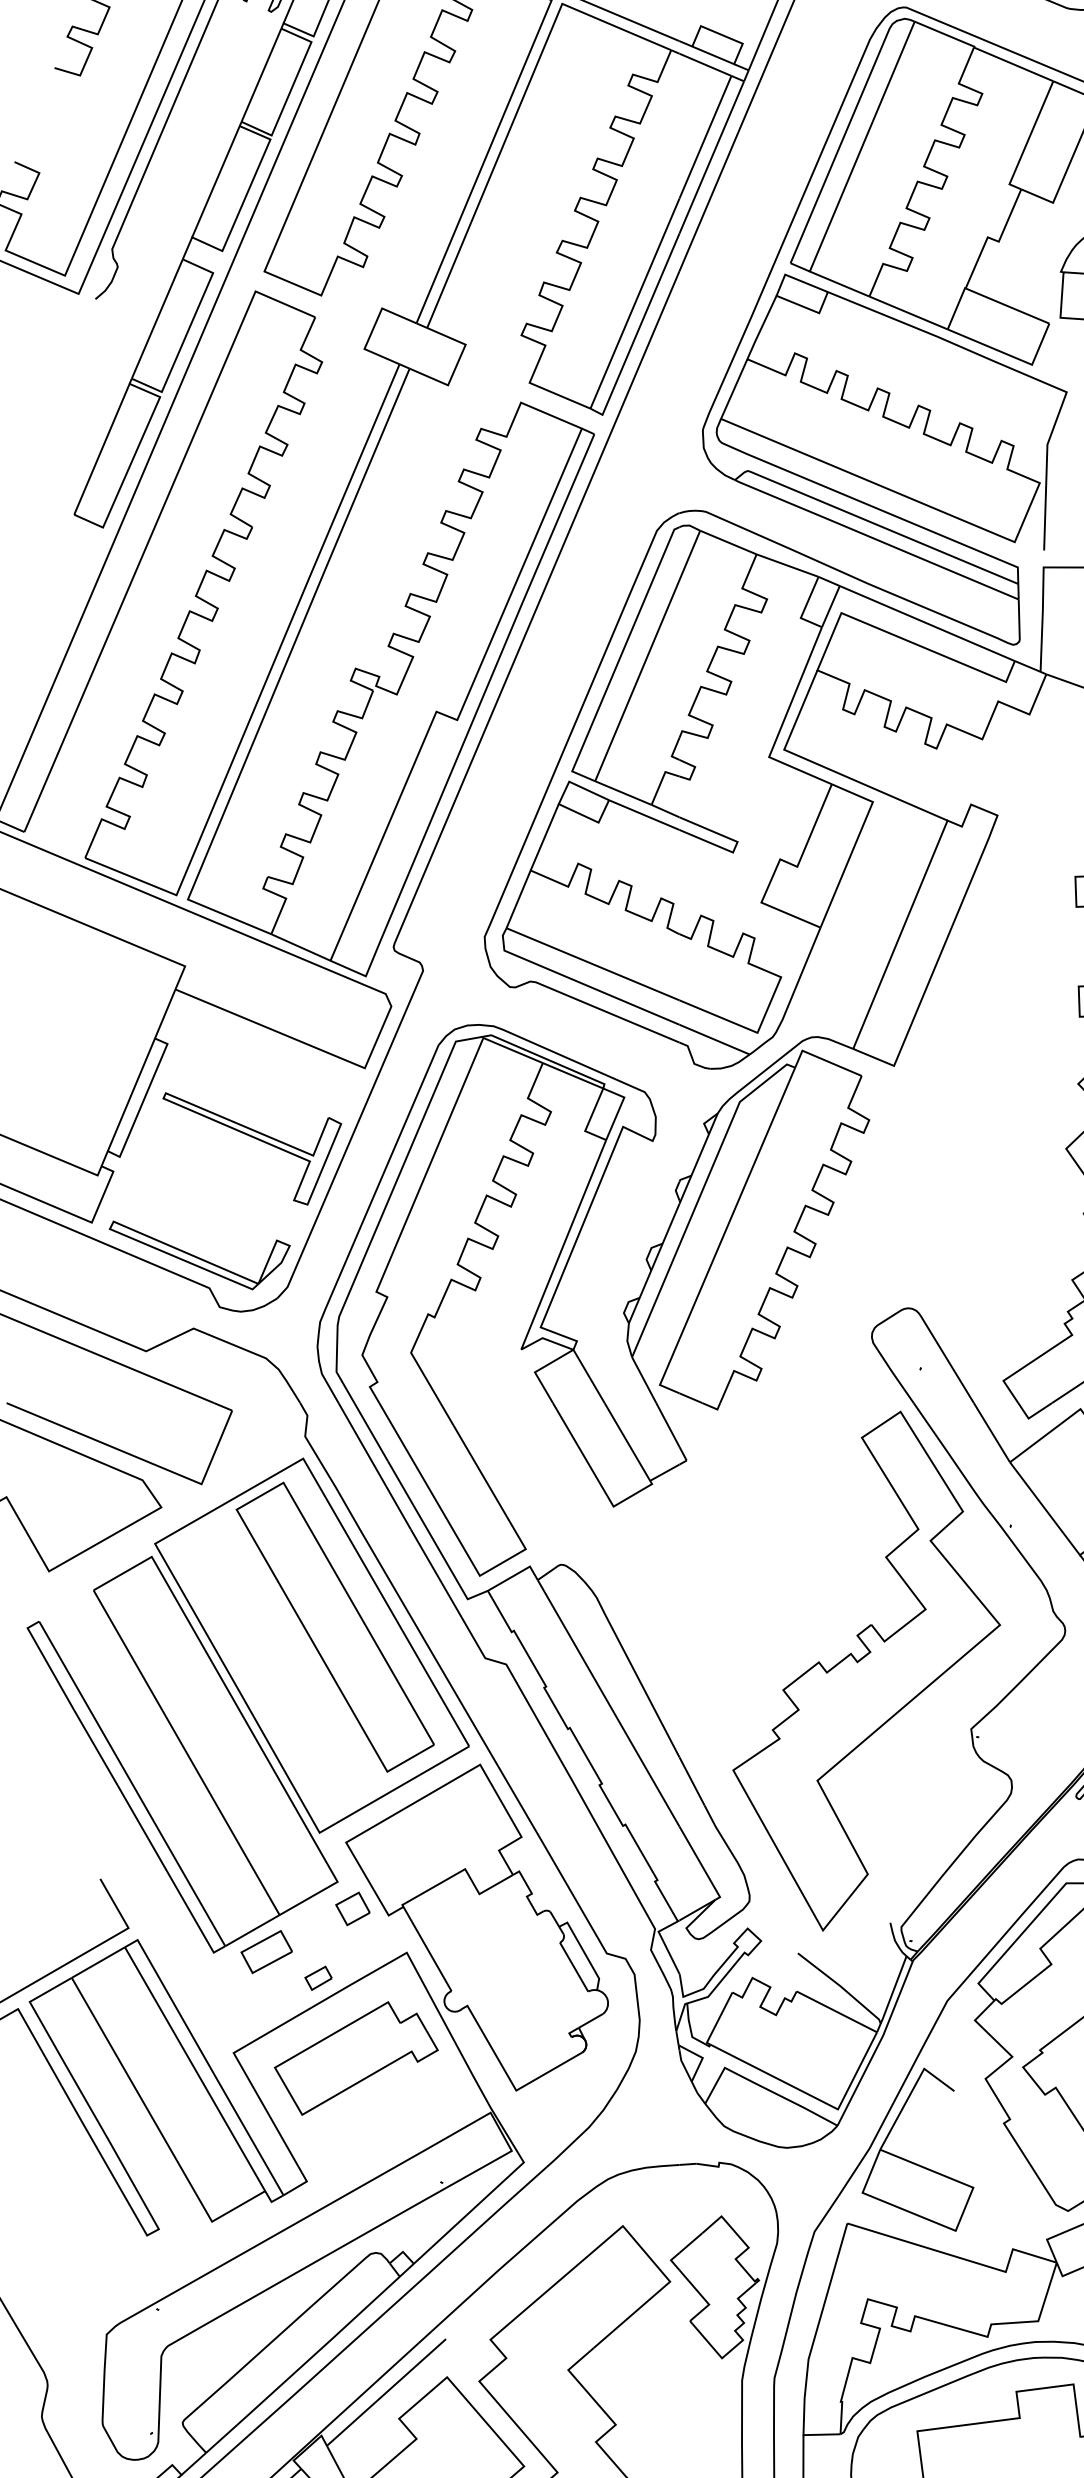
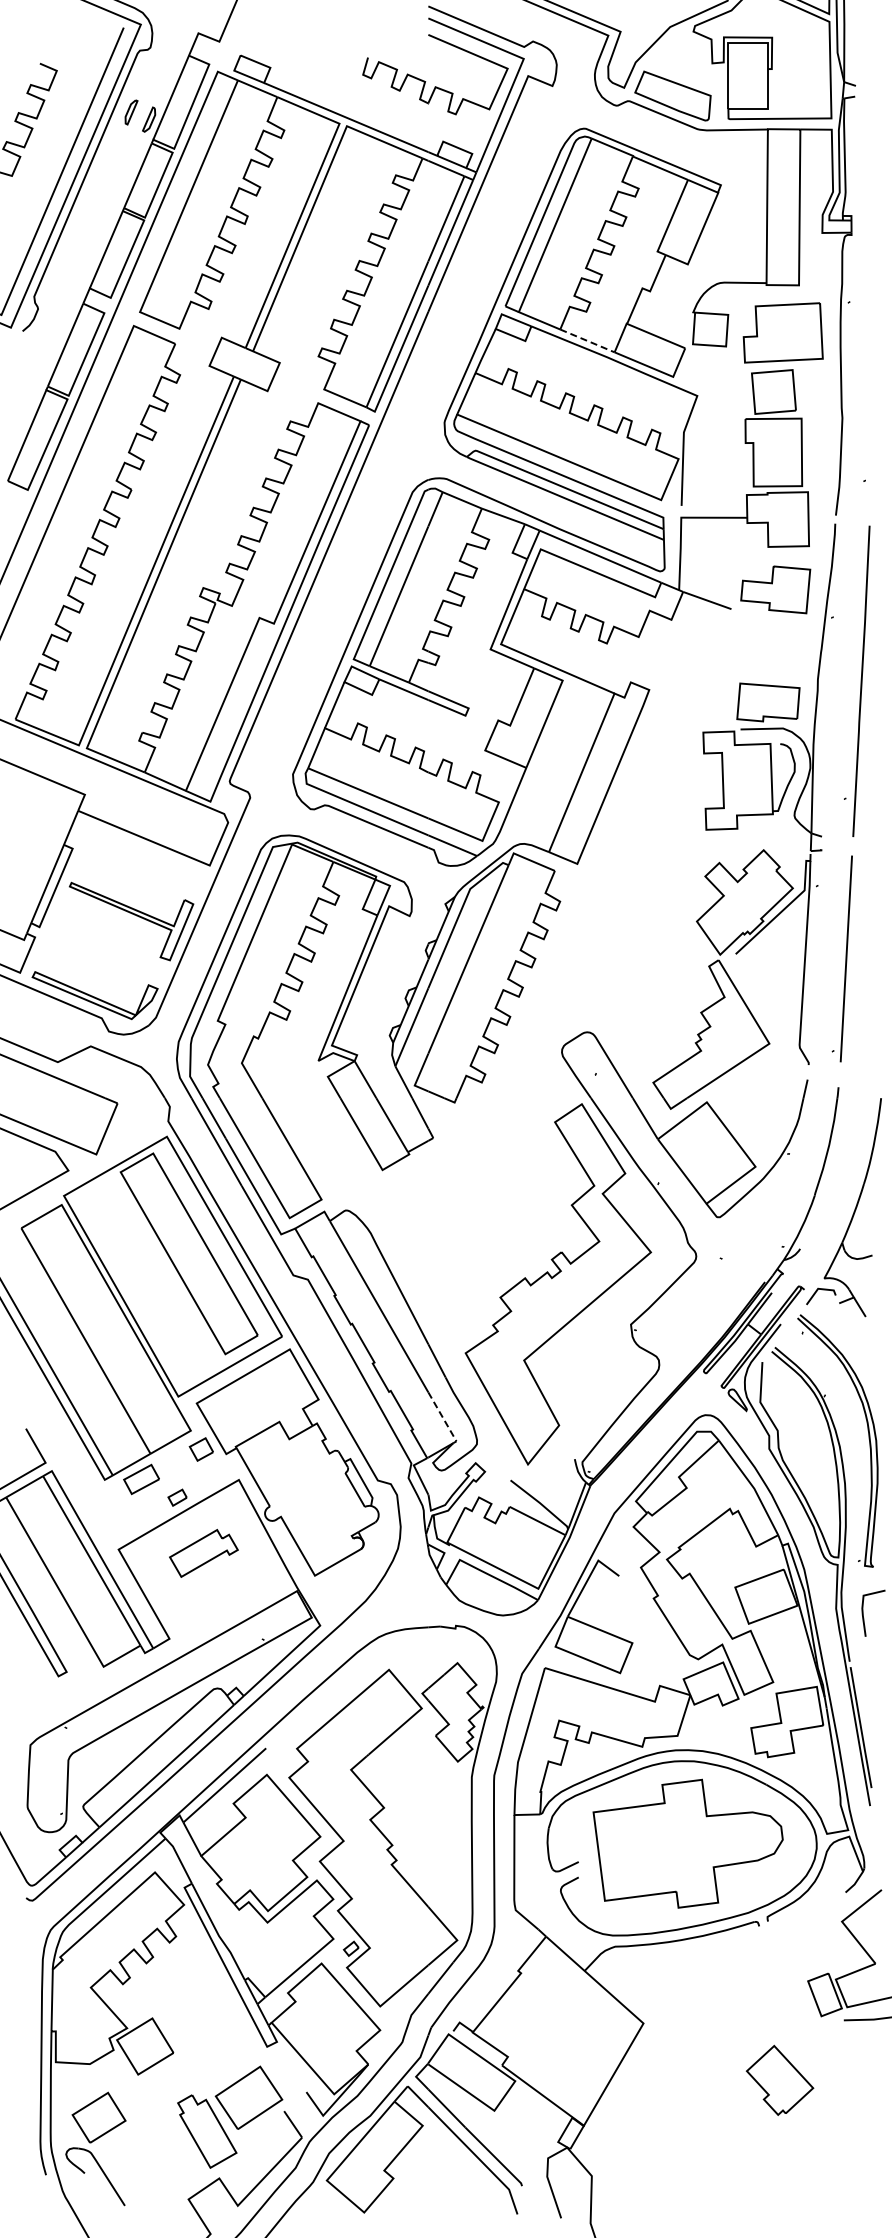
line: (908, 313) -> (587, 341), solid -> dashed
line: (701, 1865) -> (443, 1419), solid -> dashed
part: (355, 2058) -> (203, 1553), size x0.6

